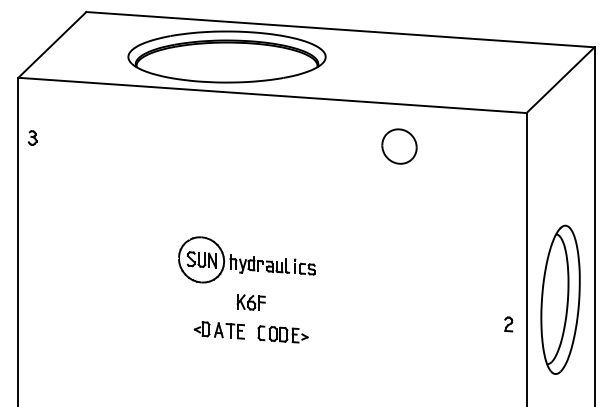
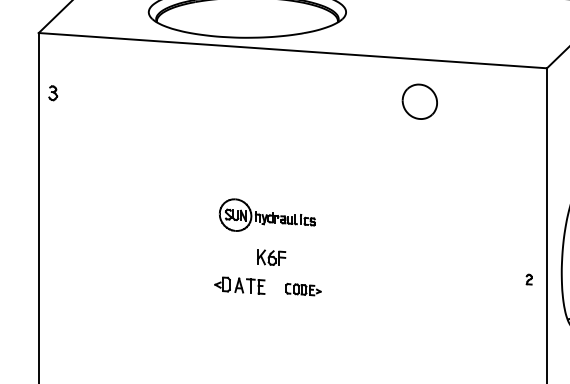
part: (246, 259) -> (266, 214), size x0.7
part: (508, 324) -> (528, 279), size x0.7
part: (282, 334) -> (302, 289), size x0.7

